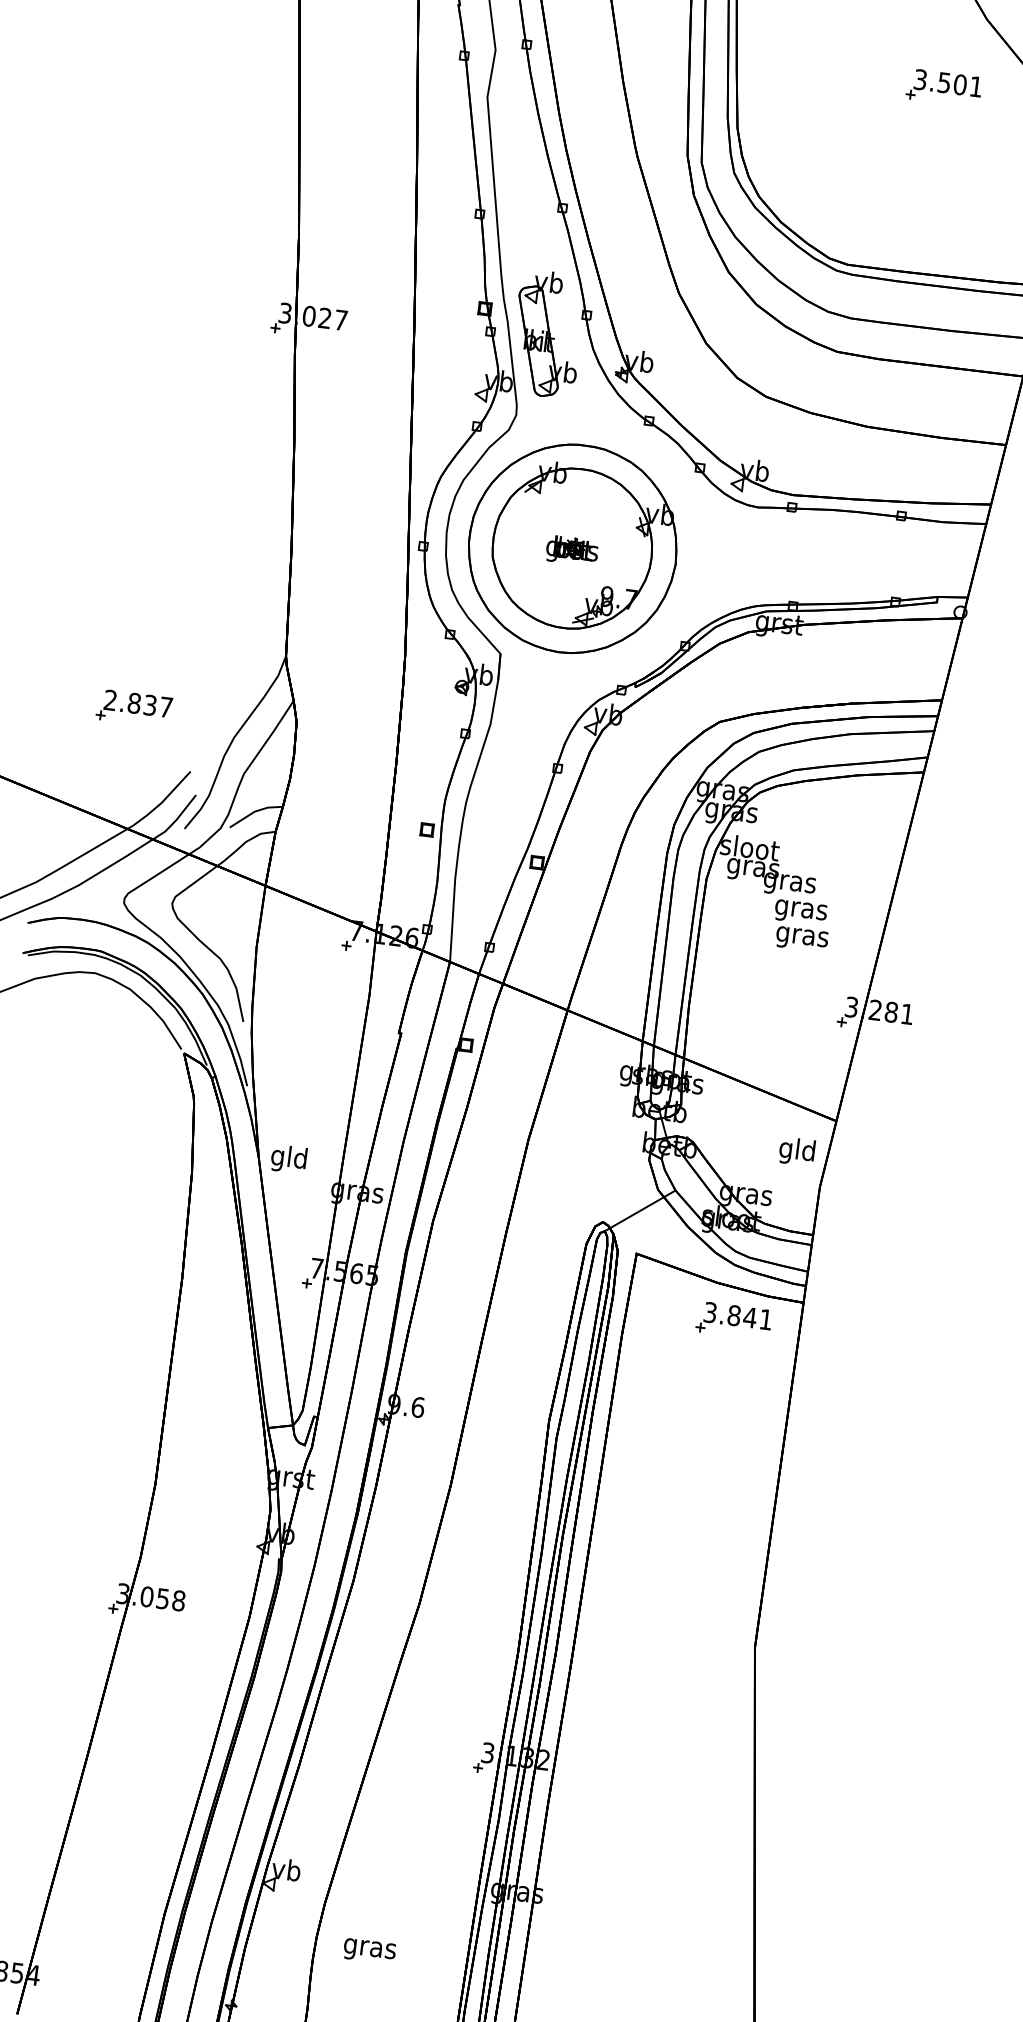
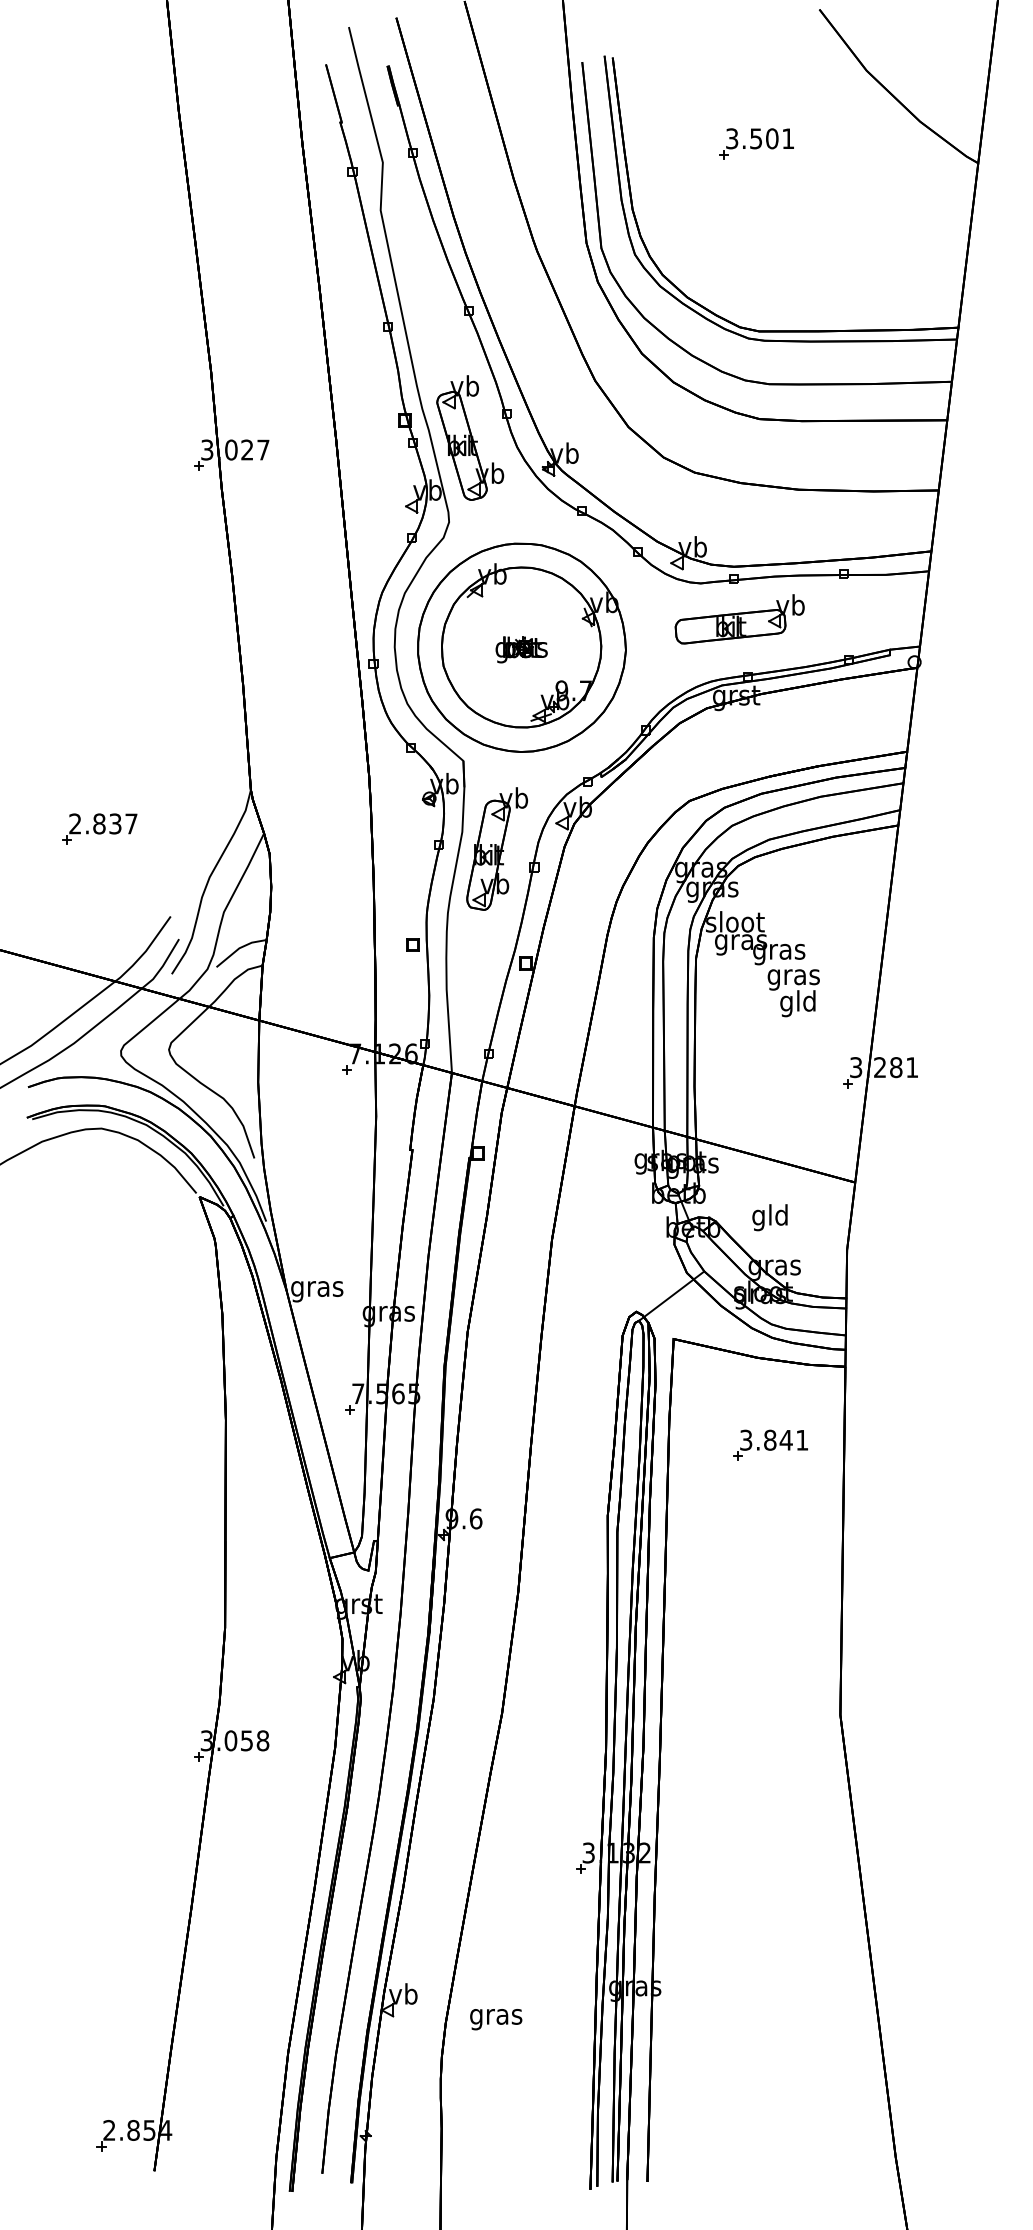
part: (944, 87) -> (756, 143), moved
part: (792, 548) -> (739, 619), added
part: (133, 707) -> (99, 828), moved
part: (522, 744) -> (496, 848), added
text: (802, 936) -> (798, 1003), gras -> gld
text: (796, 1151) -> (769, 1217), moved
text: (289, 1158) -> (317, 1288), gld -> gras
part: (733, 1319) -> (770, 1444), moved
text: (369, 1951) -> (496, 2019), moved

